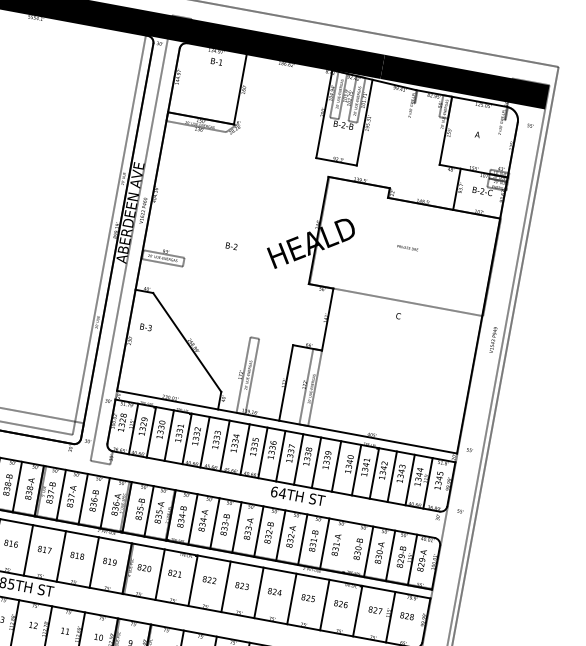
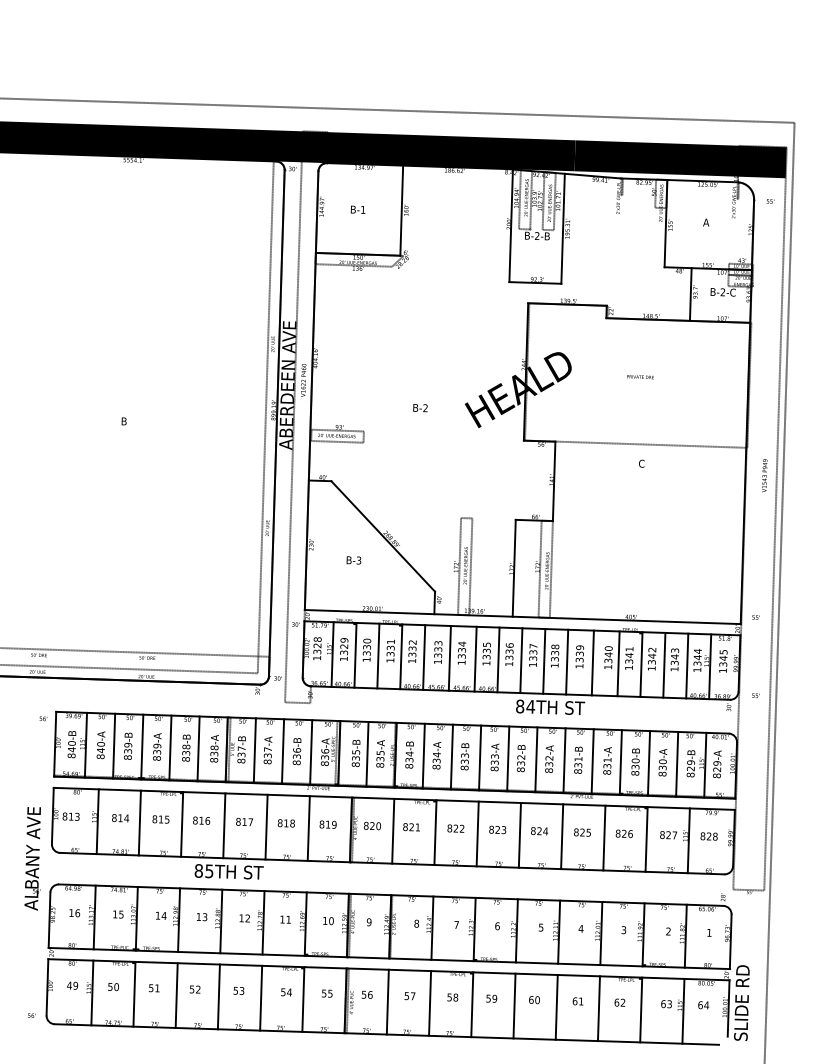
text: (216, 61) -> (357, 209), moved
text: (145, 327) -> (353, 560), moved
text: (274, 491) -> (520, 706), 64TH -> 84TH
line: (346, 547) -> (620, 762), added

